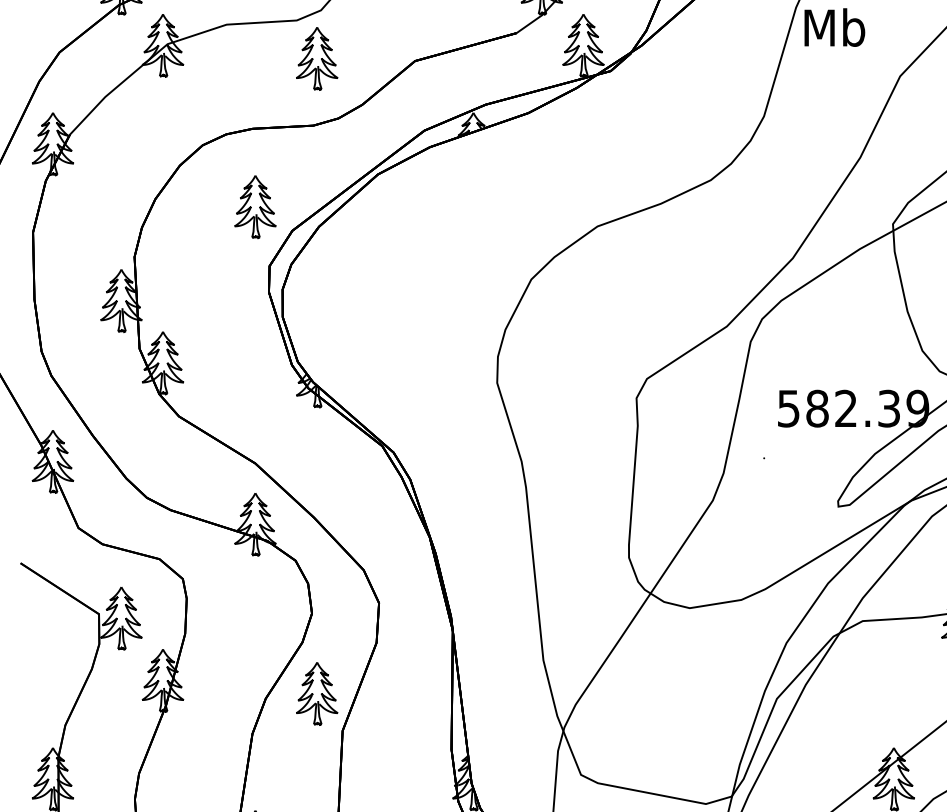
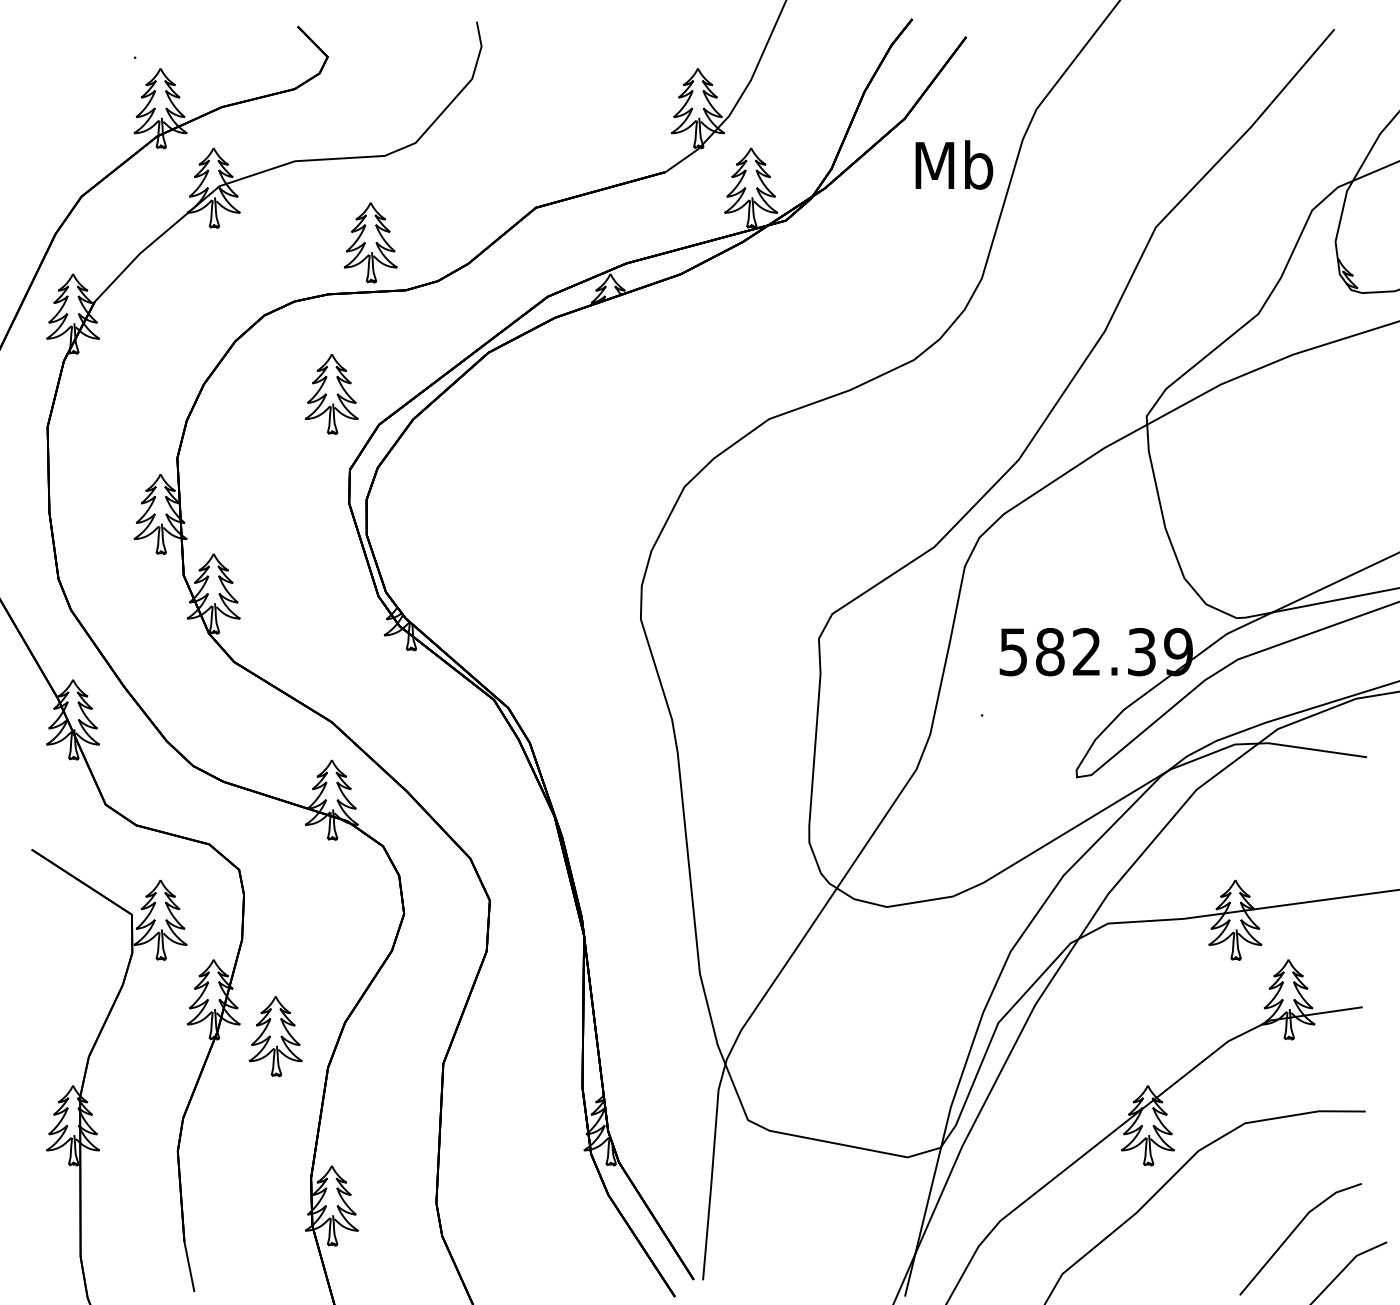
text: (834, 27) -> (954, 164), moved
part: (316, 58) -> (370, 242), moved
part: (316, 693) -> (275, 1036), moved

